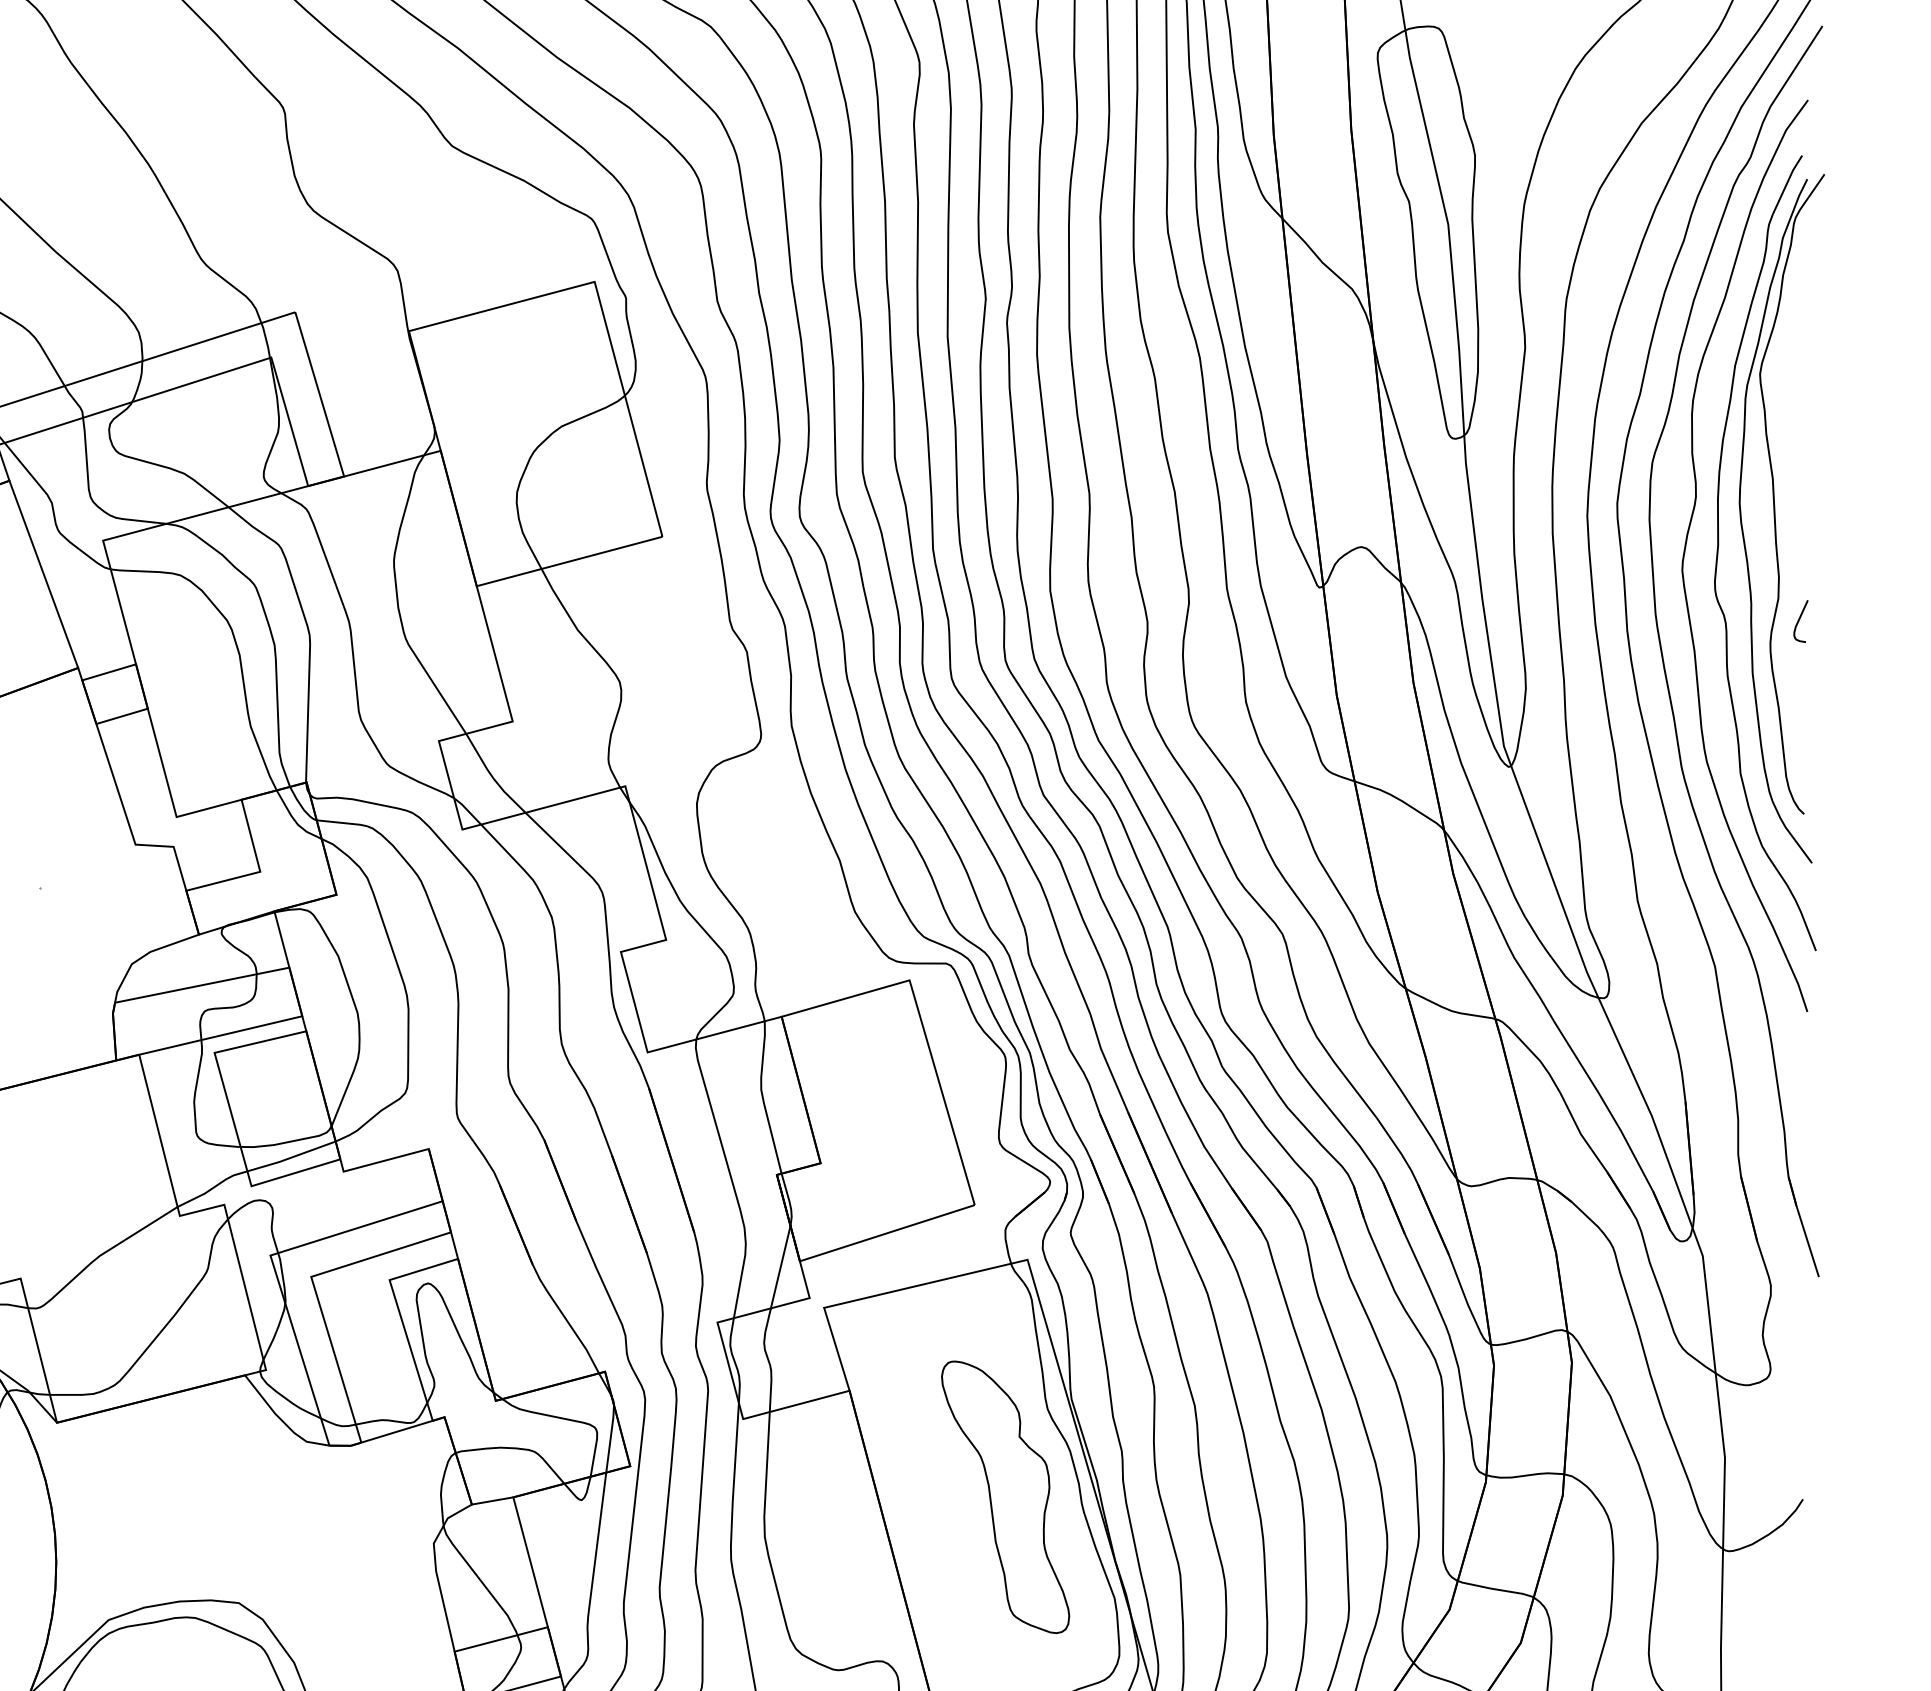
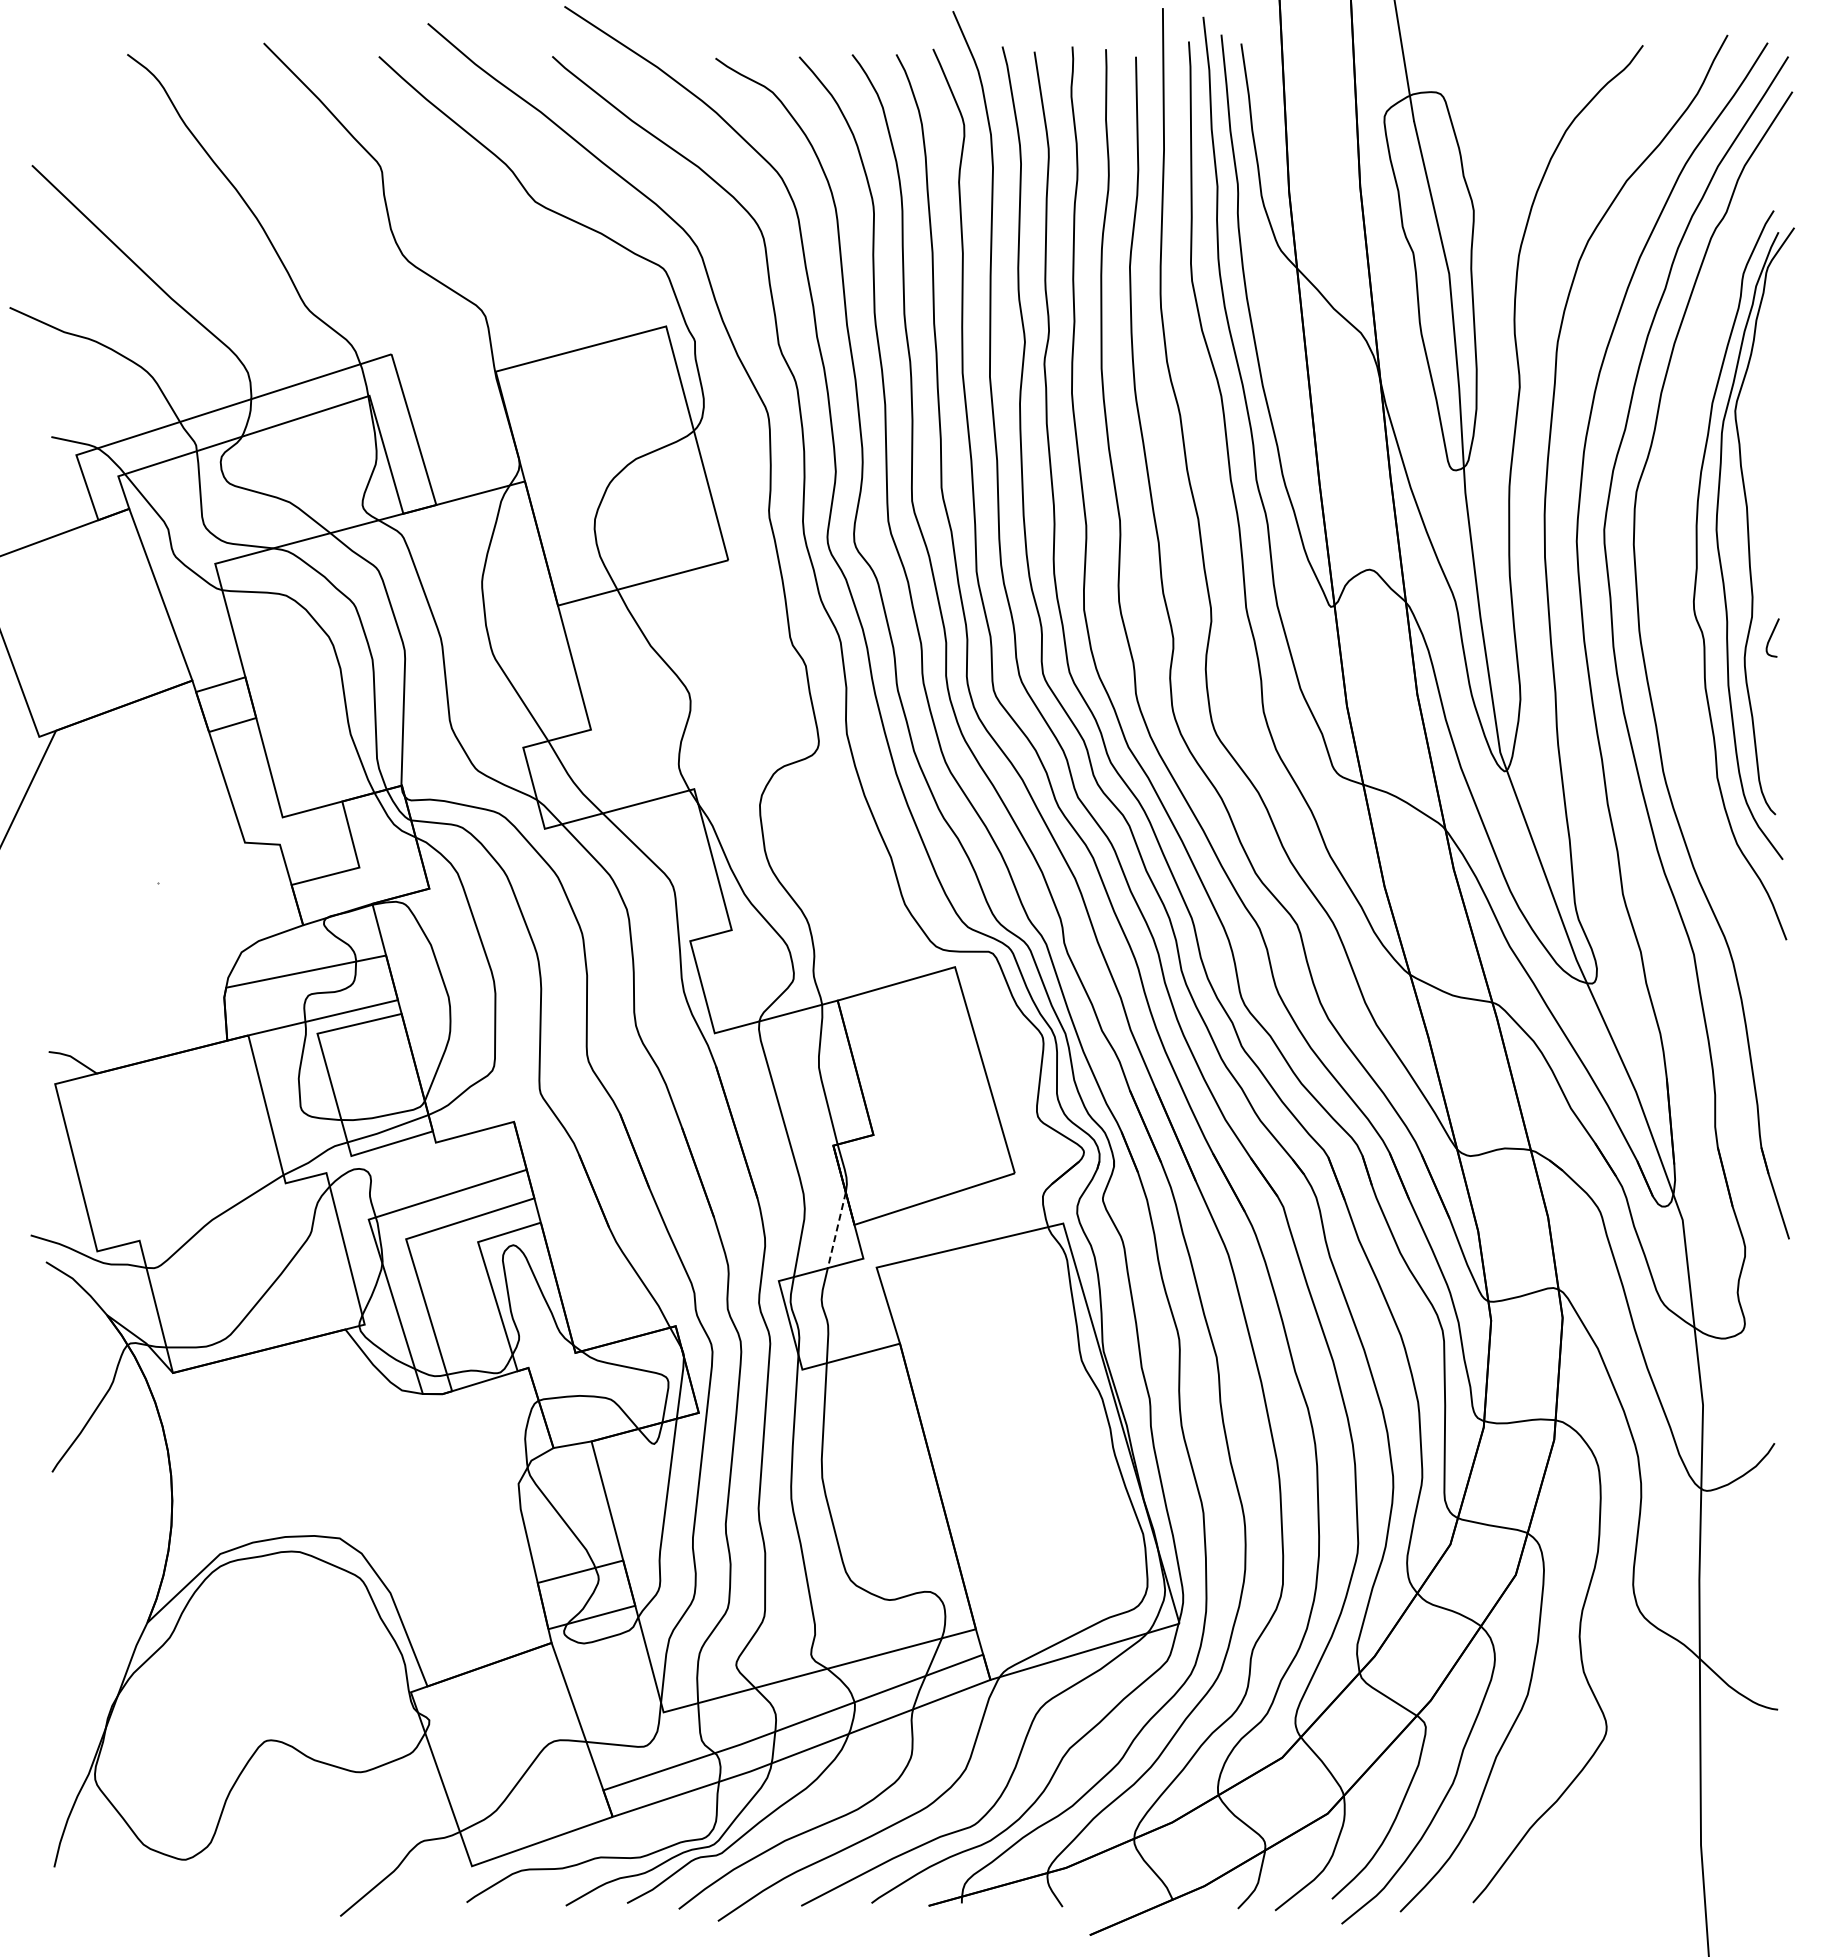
curve: (1687, 543) -> (1668, 566), removed
line: (780, 1267) -> (836, 1230), solid -> dashed
part: (1004, 1497) -> (1042, 1441), removed

